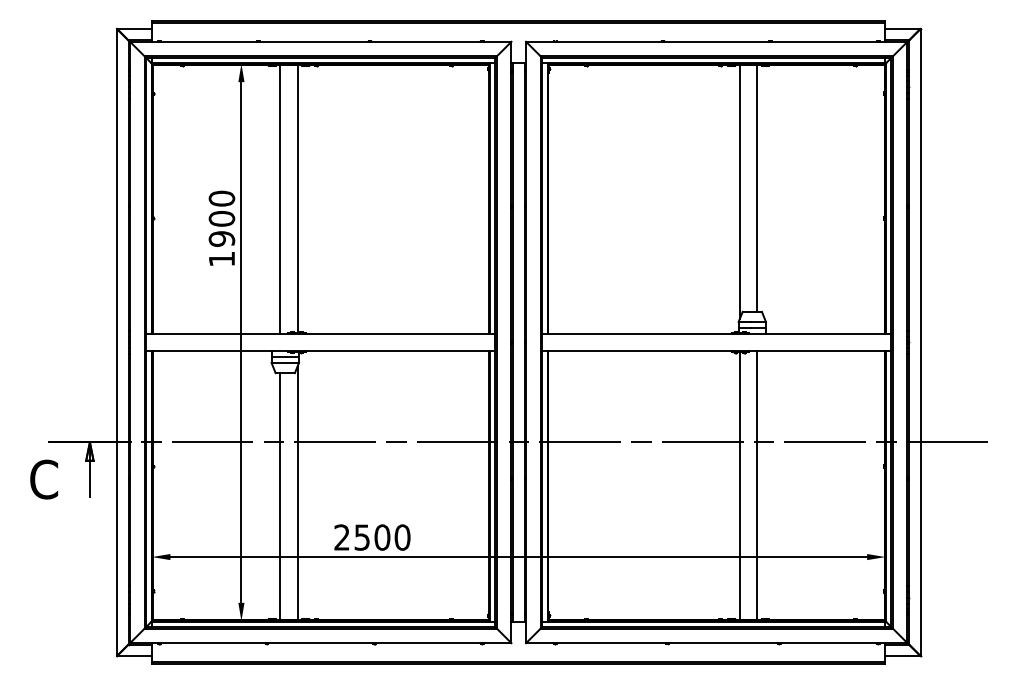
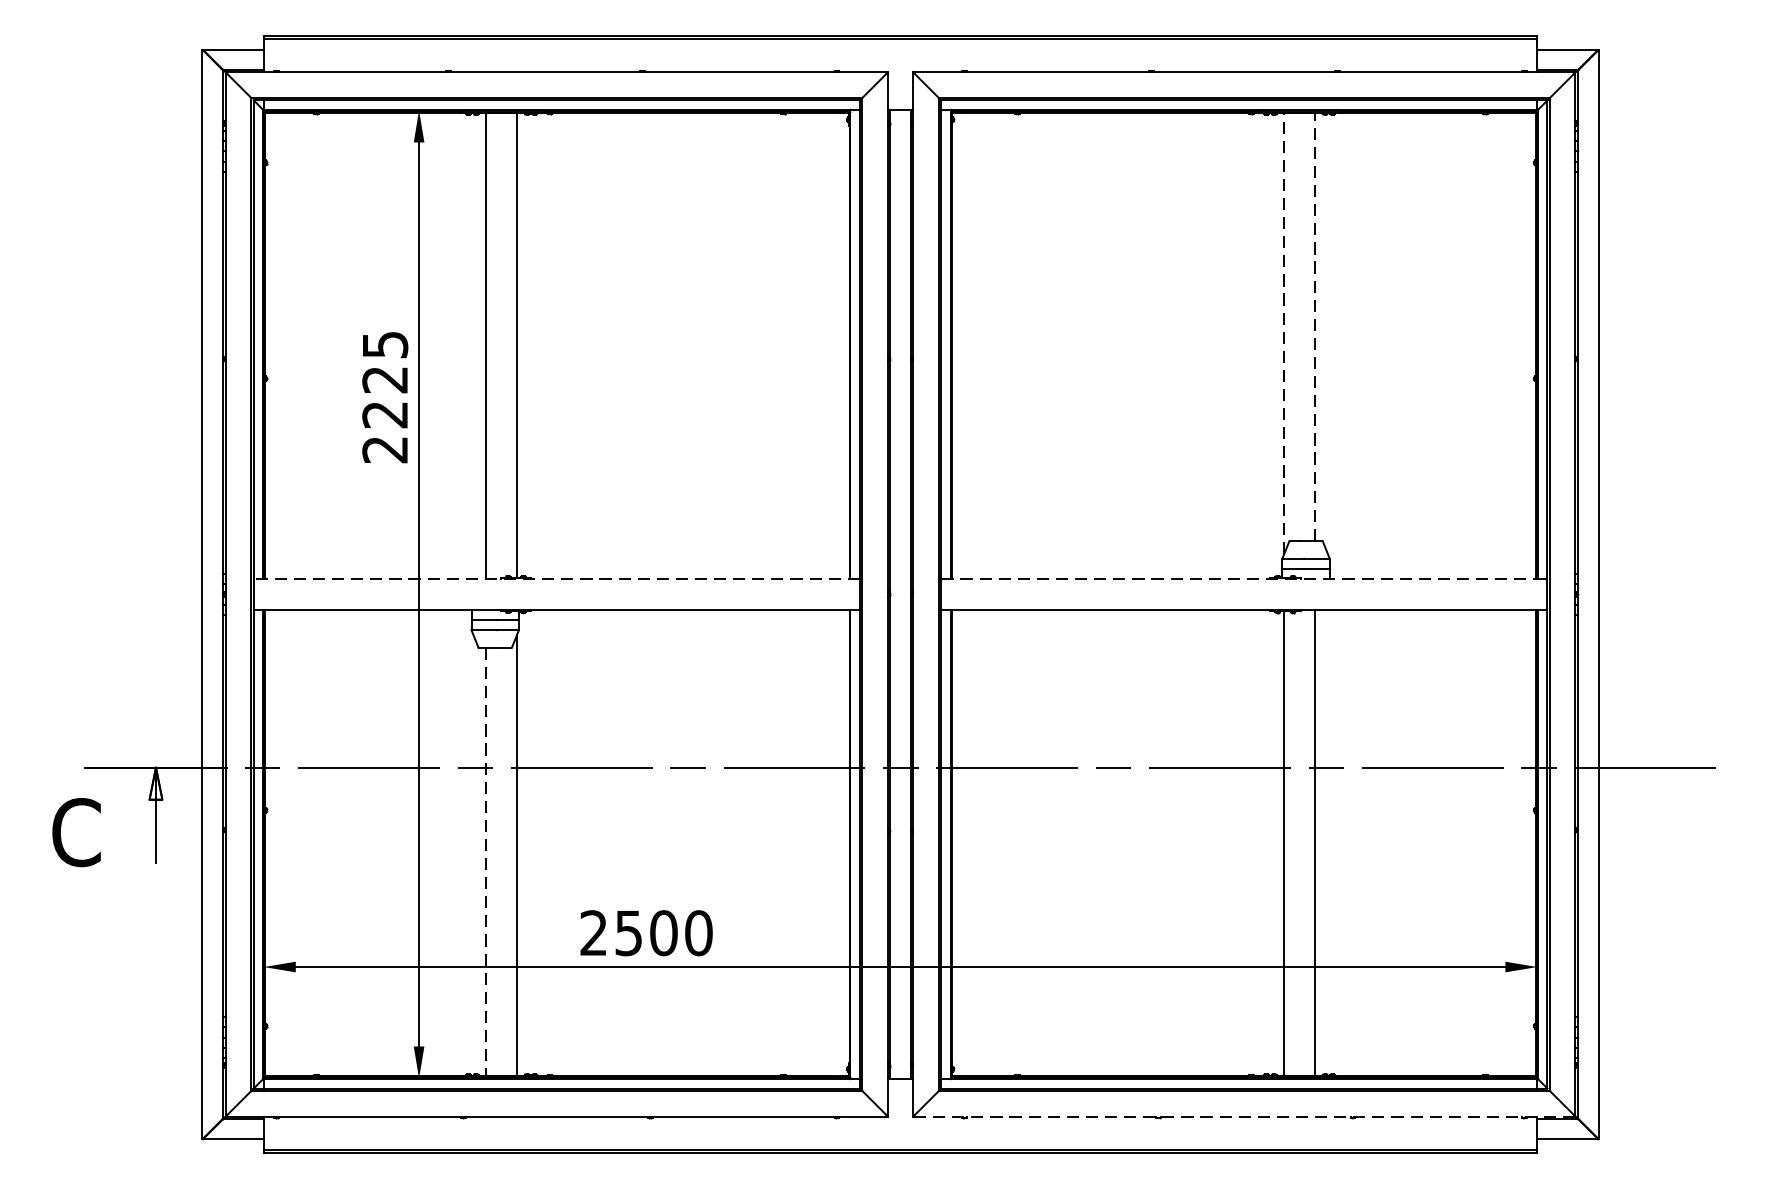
line: (757, 187) -> (1315, 325), solid -> dashed
line: (739, 192) -> (1283, 334), solid -> dashed
text: (221, 228) -> (384, 396), 1900 -> 2225
line: (320, 333) -> (556, 578), solid -> dashed
line: (716, 333) -> (1243, 578), solid -> dashed
line: (280, 497) -> (486, 863), solid -> dashed
line: (716, 643) -> (1243, 1117), solid -> dashed

